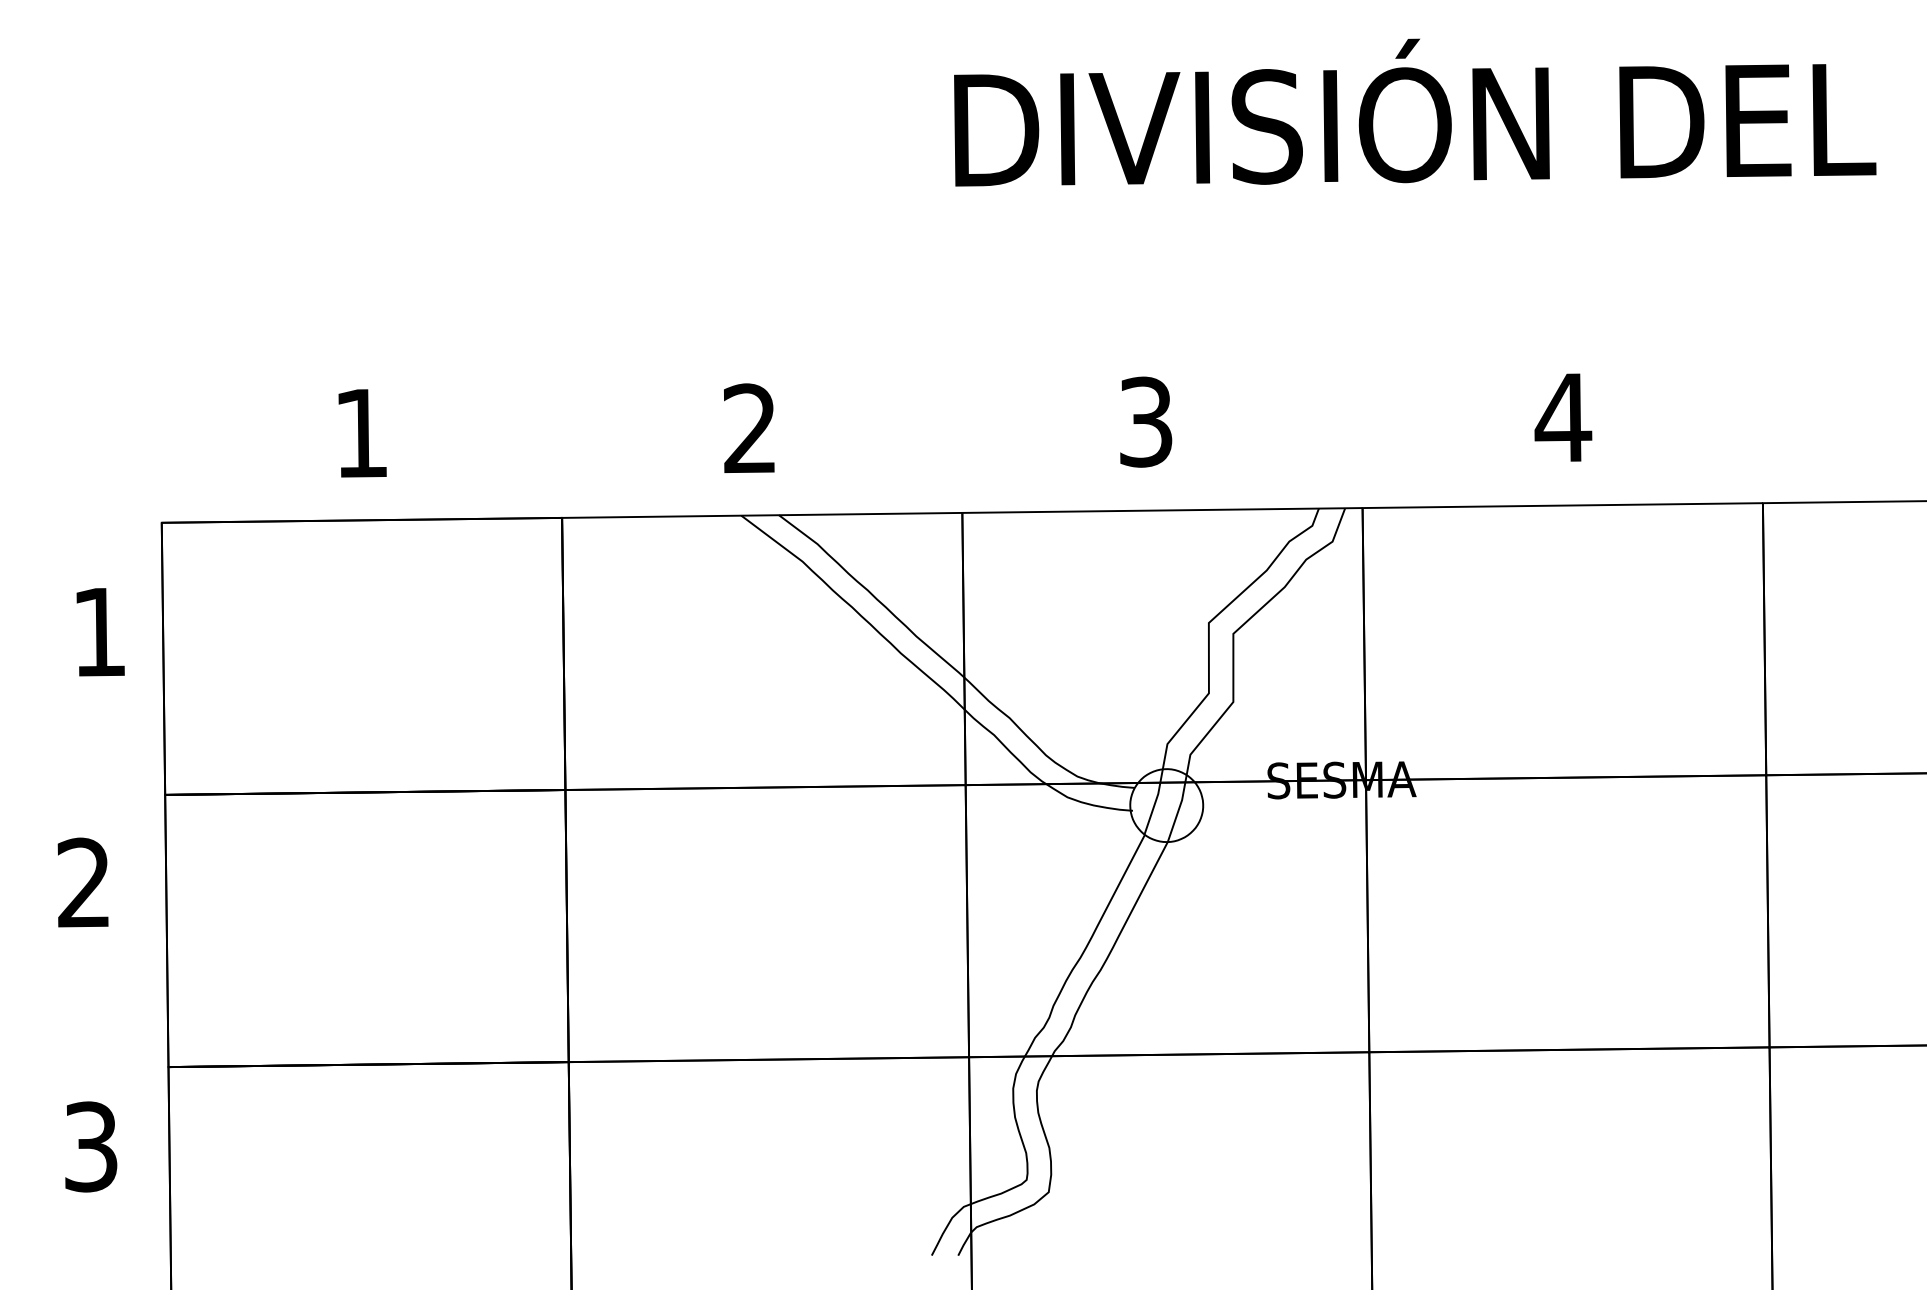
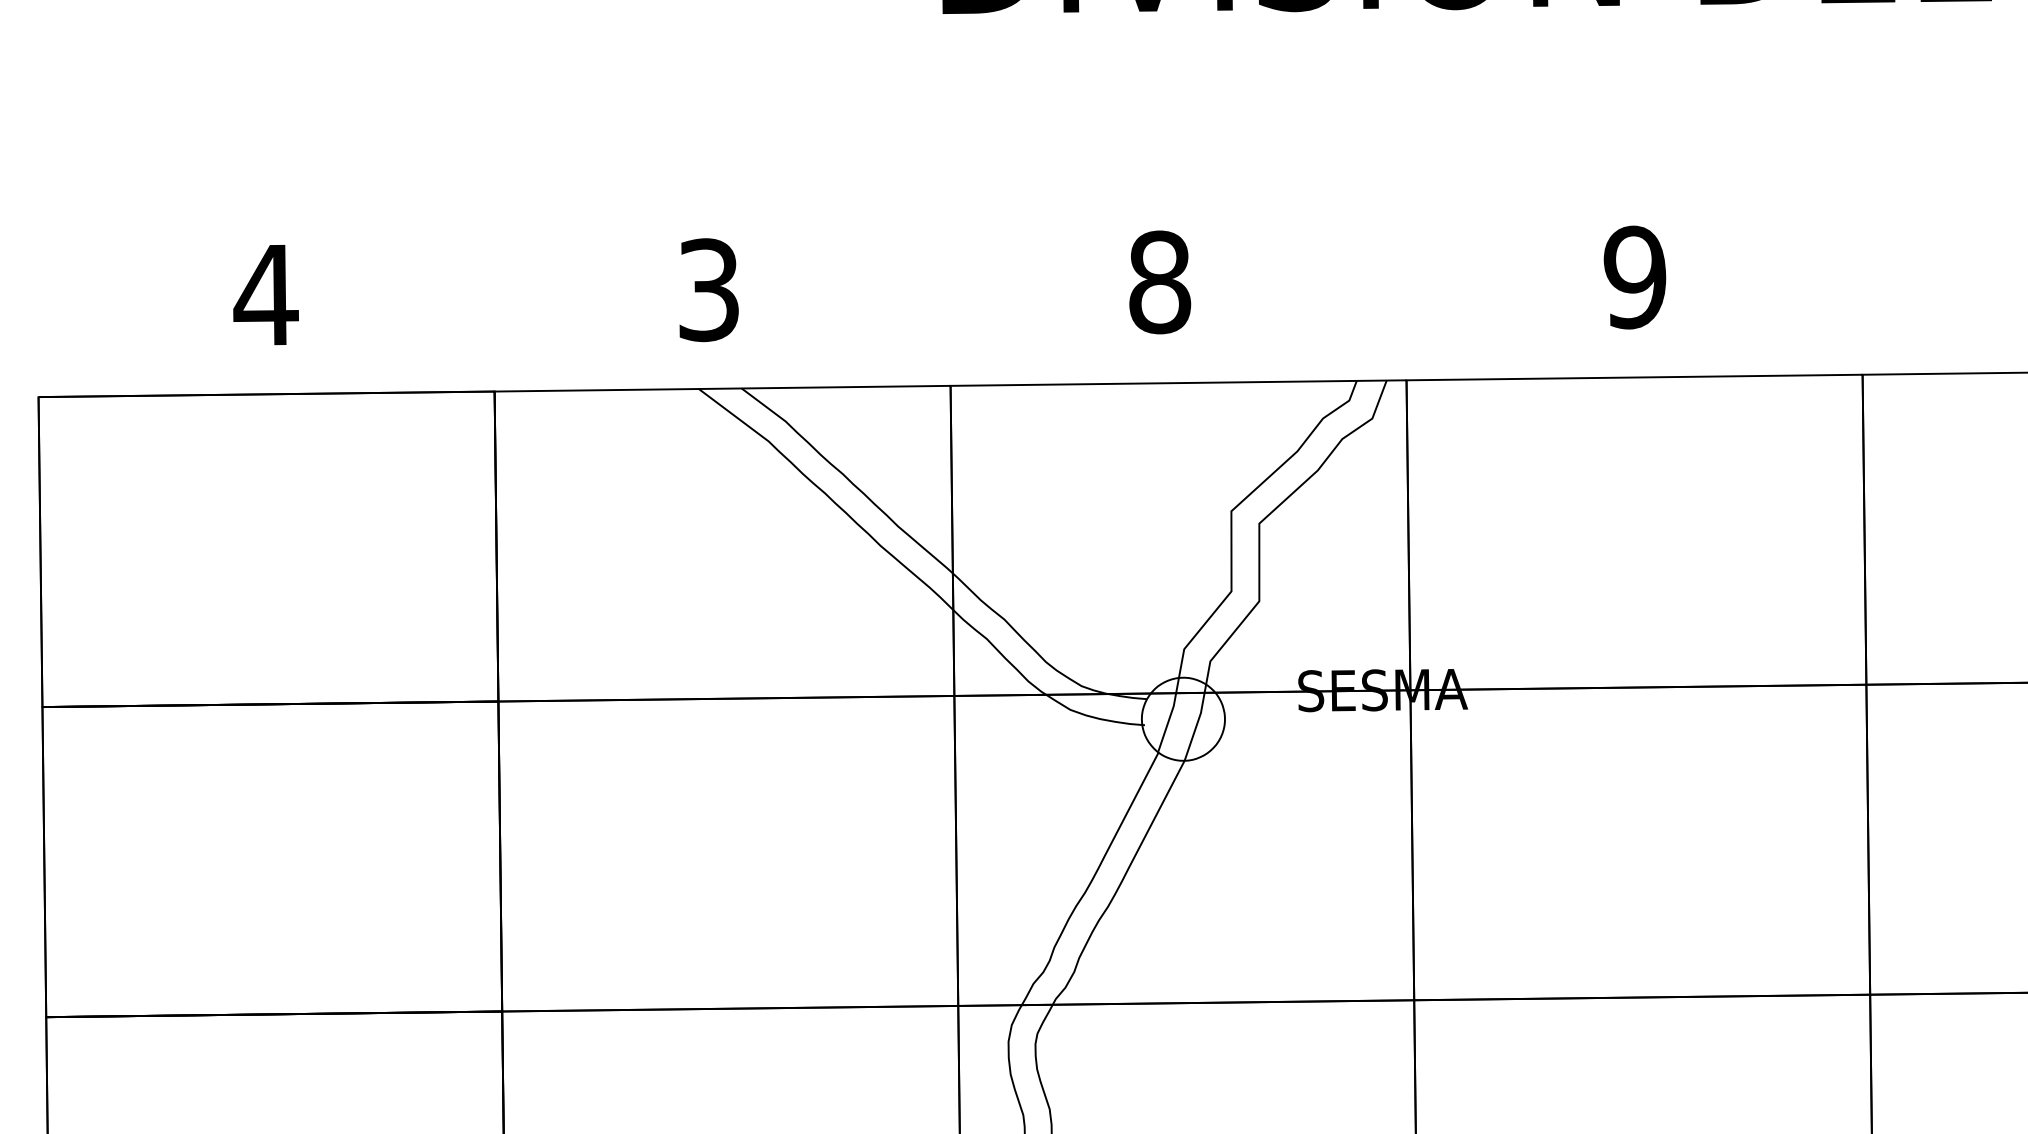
text: (1563, 417) -> (1635, 277), 4 -> 9
text: (1146, 421) -> (1160, 281), 3 -> 8
text: (750, 428) -> (709, 289), 2 -> 3
text: (361, 433) -> (266, 295), 1 -> 4

